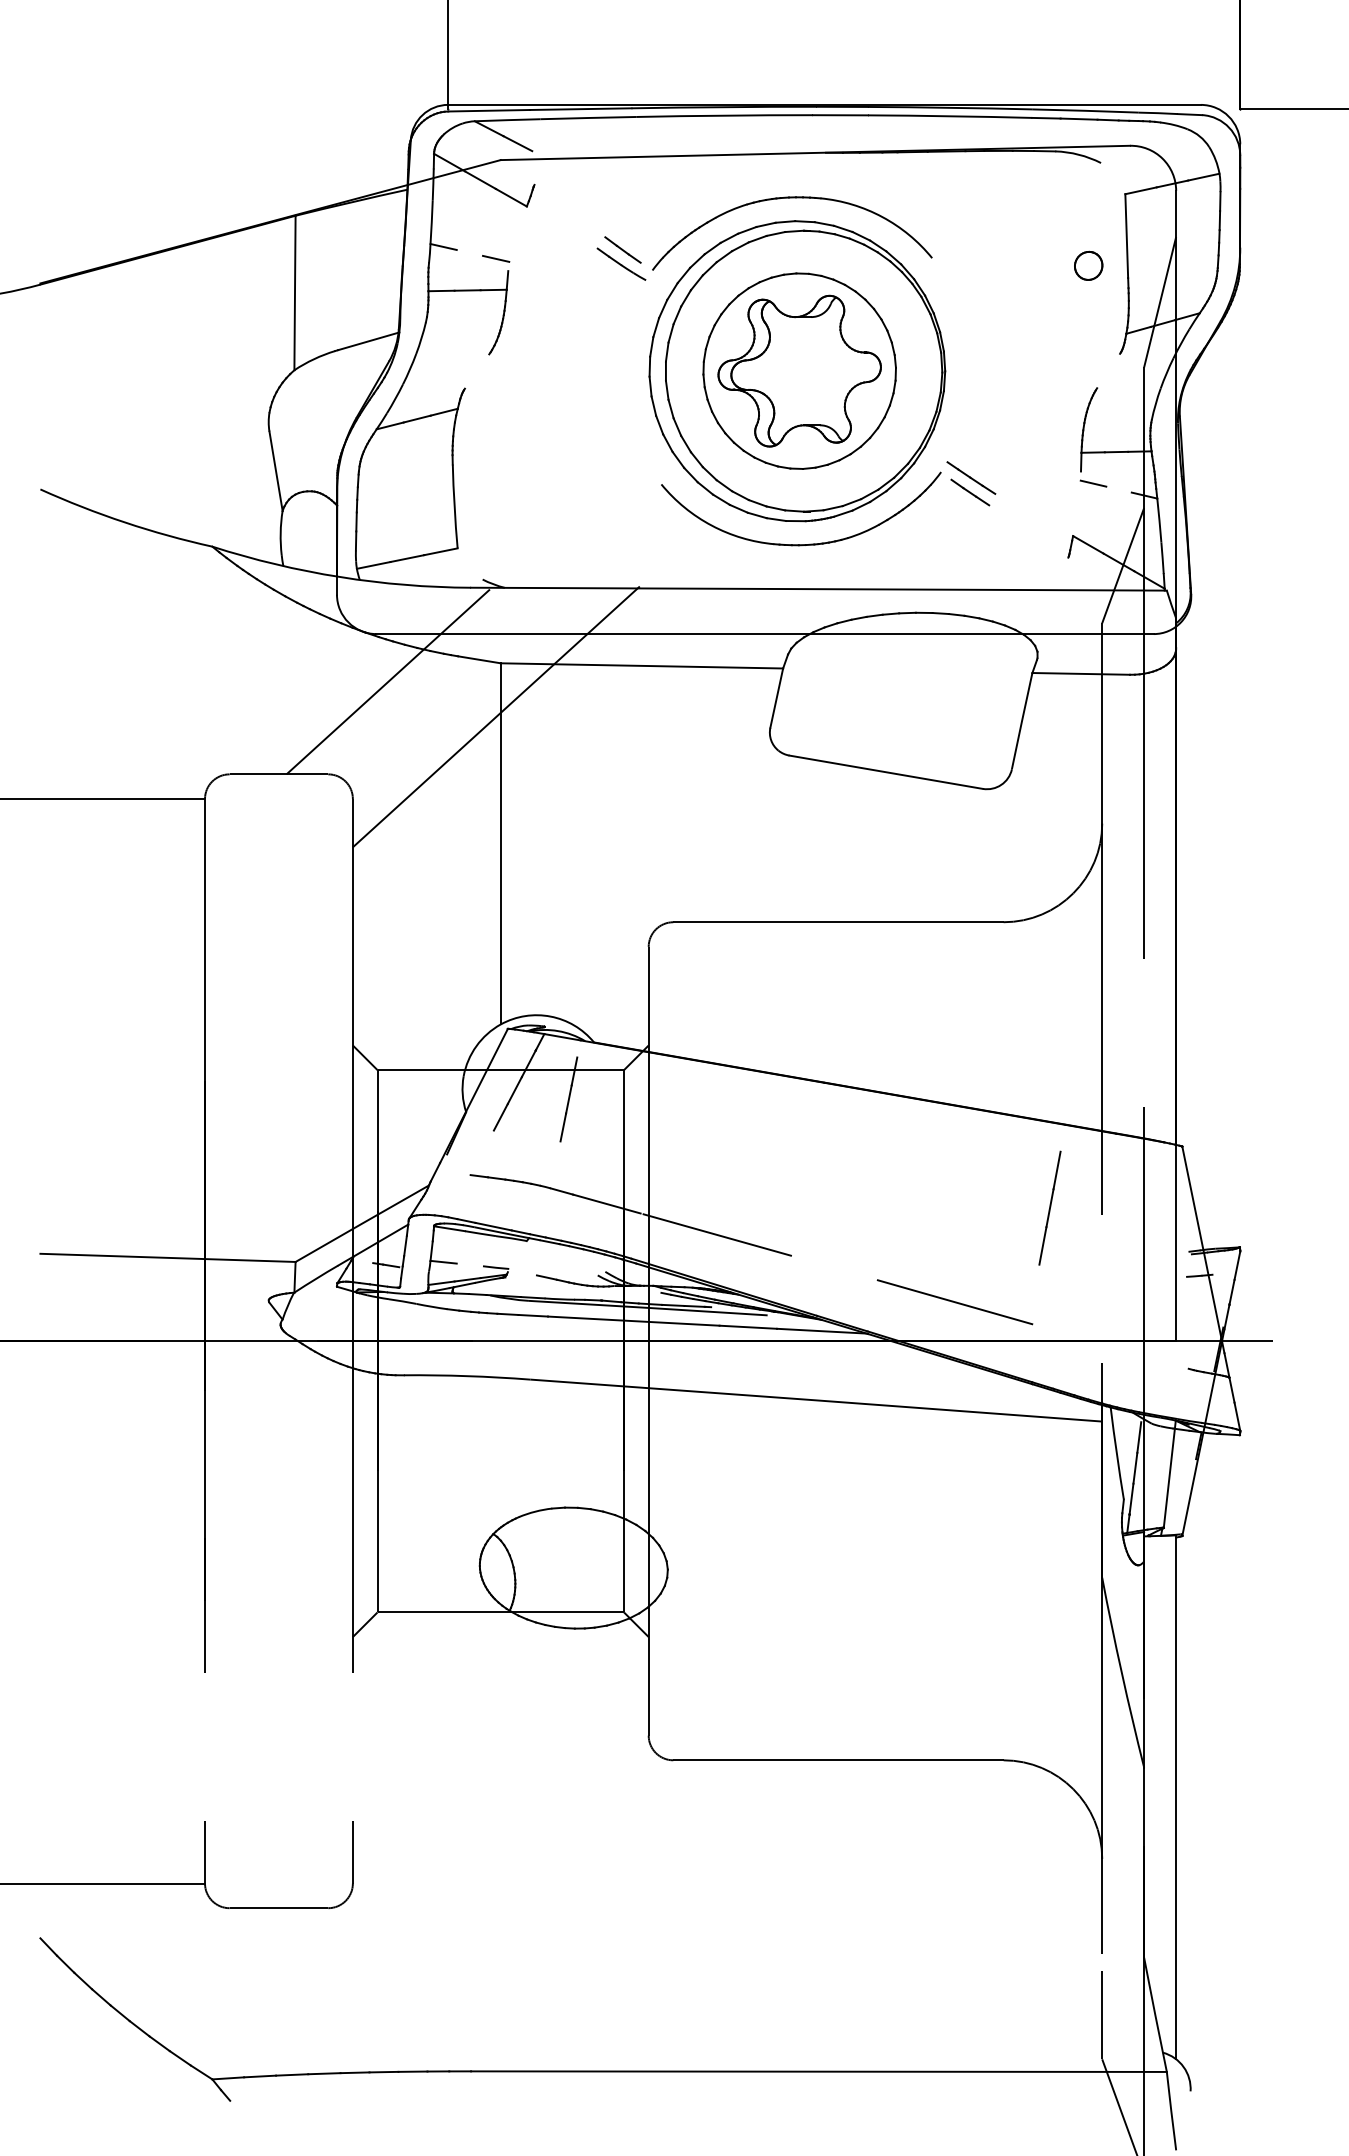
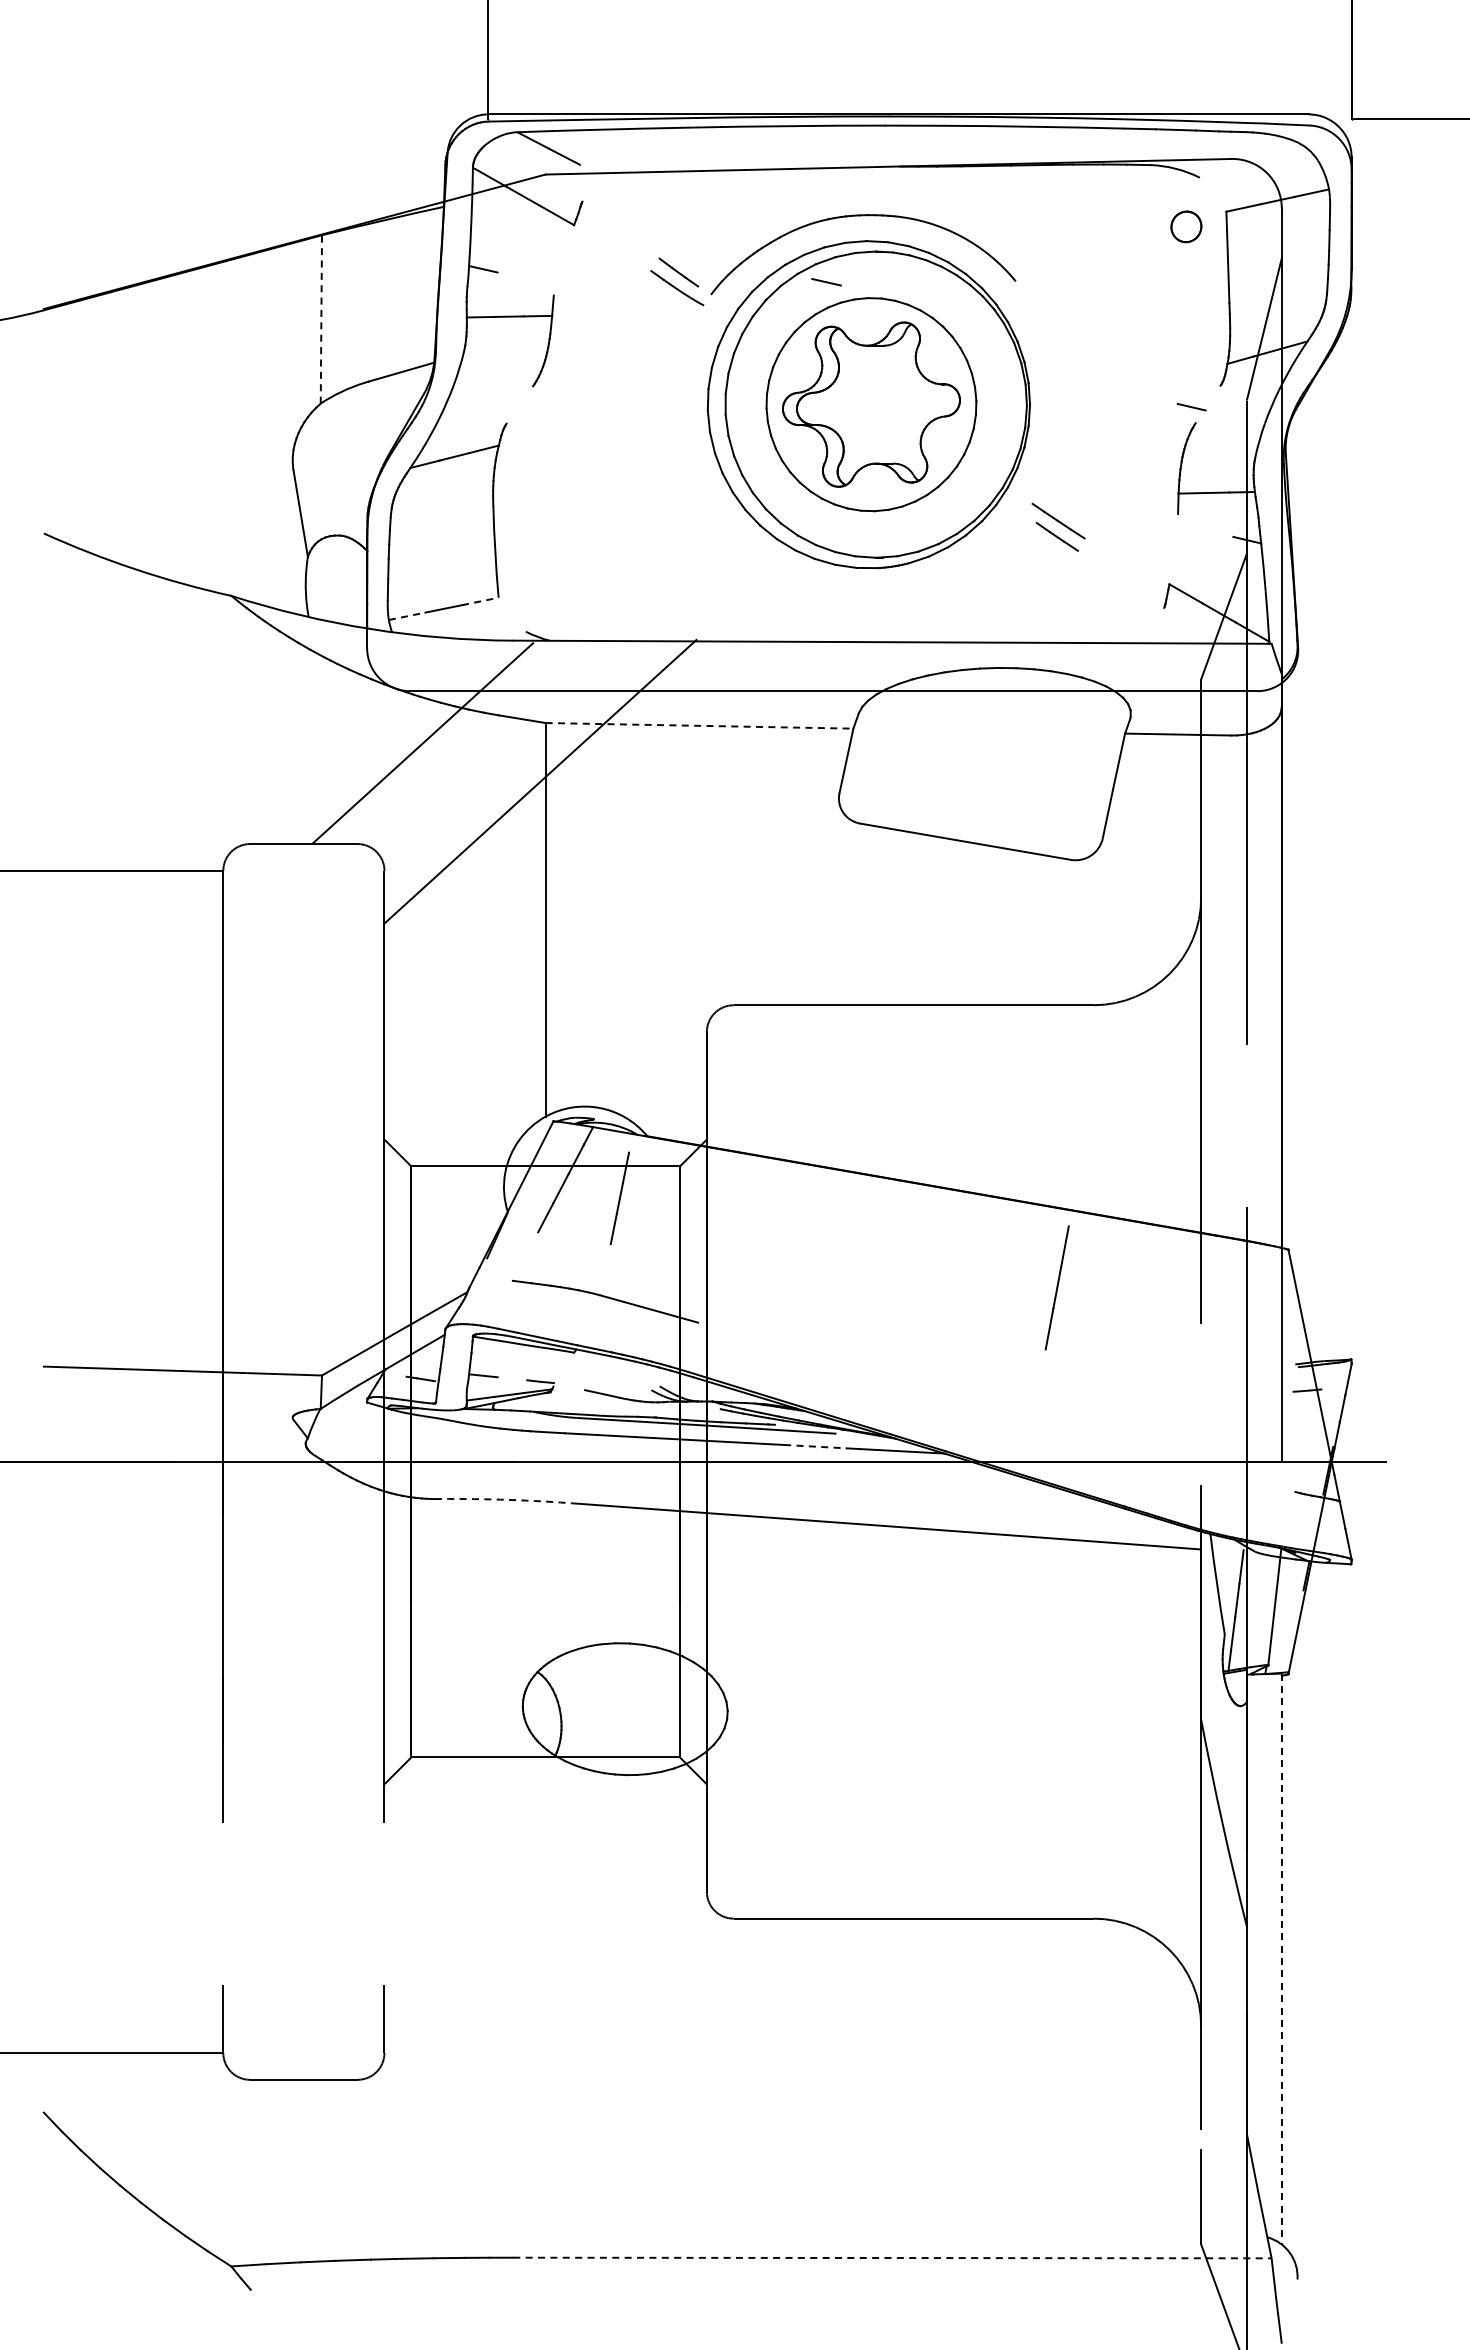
line: (496, 259) -> (826, 282), moved
part: (1088, 265) -> (1186, 226), moved
line: (295, 292) -> (321, 318), solid -> dashed
line: (1093, 483) -> (1191, 407), moved
part: (801, 544) -> (873, 593), removed
line: (440, 551) -> (480, 601), solid -> dashed
line: (374, 565) -> (407, 616), solid -> dashed
line: (641, 665) -> (699, 725), solid -> dashed
line: (1049, 1207) -> (1056, 1287), moved
line: (717, 1234) -> (781, 1345), removed
line: (954, 1302) -> (1040, 1419), removed
line: (748, 1327) -> (815, 1446), solid -> dashed
arc: (466, 1375) -> (508, 1499), solid -> dashed
line: (1175, 1797) -> (1281, 1959), solid -> dashed
line: (819, 2072) -> (892, 2258), solid -> dashed

